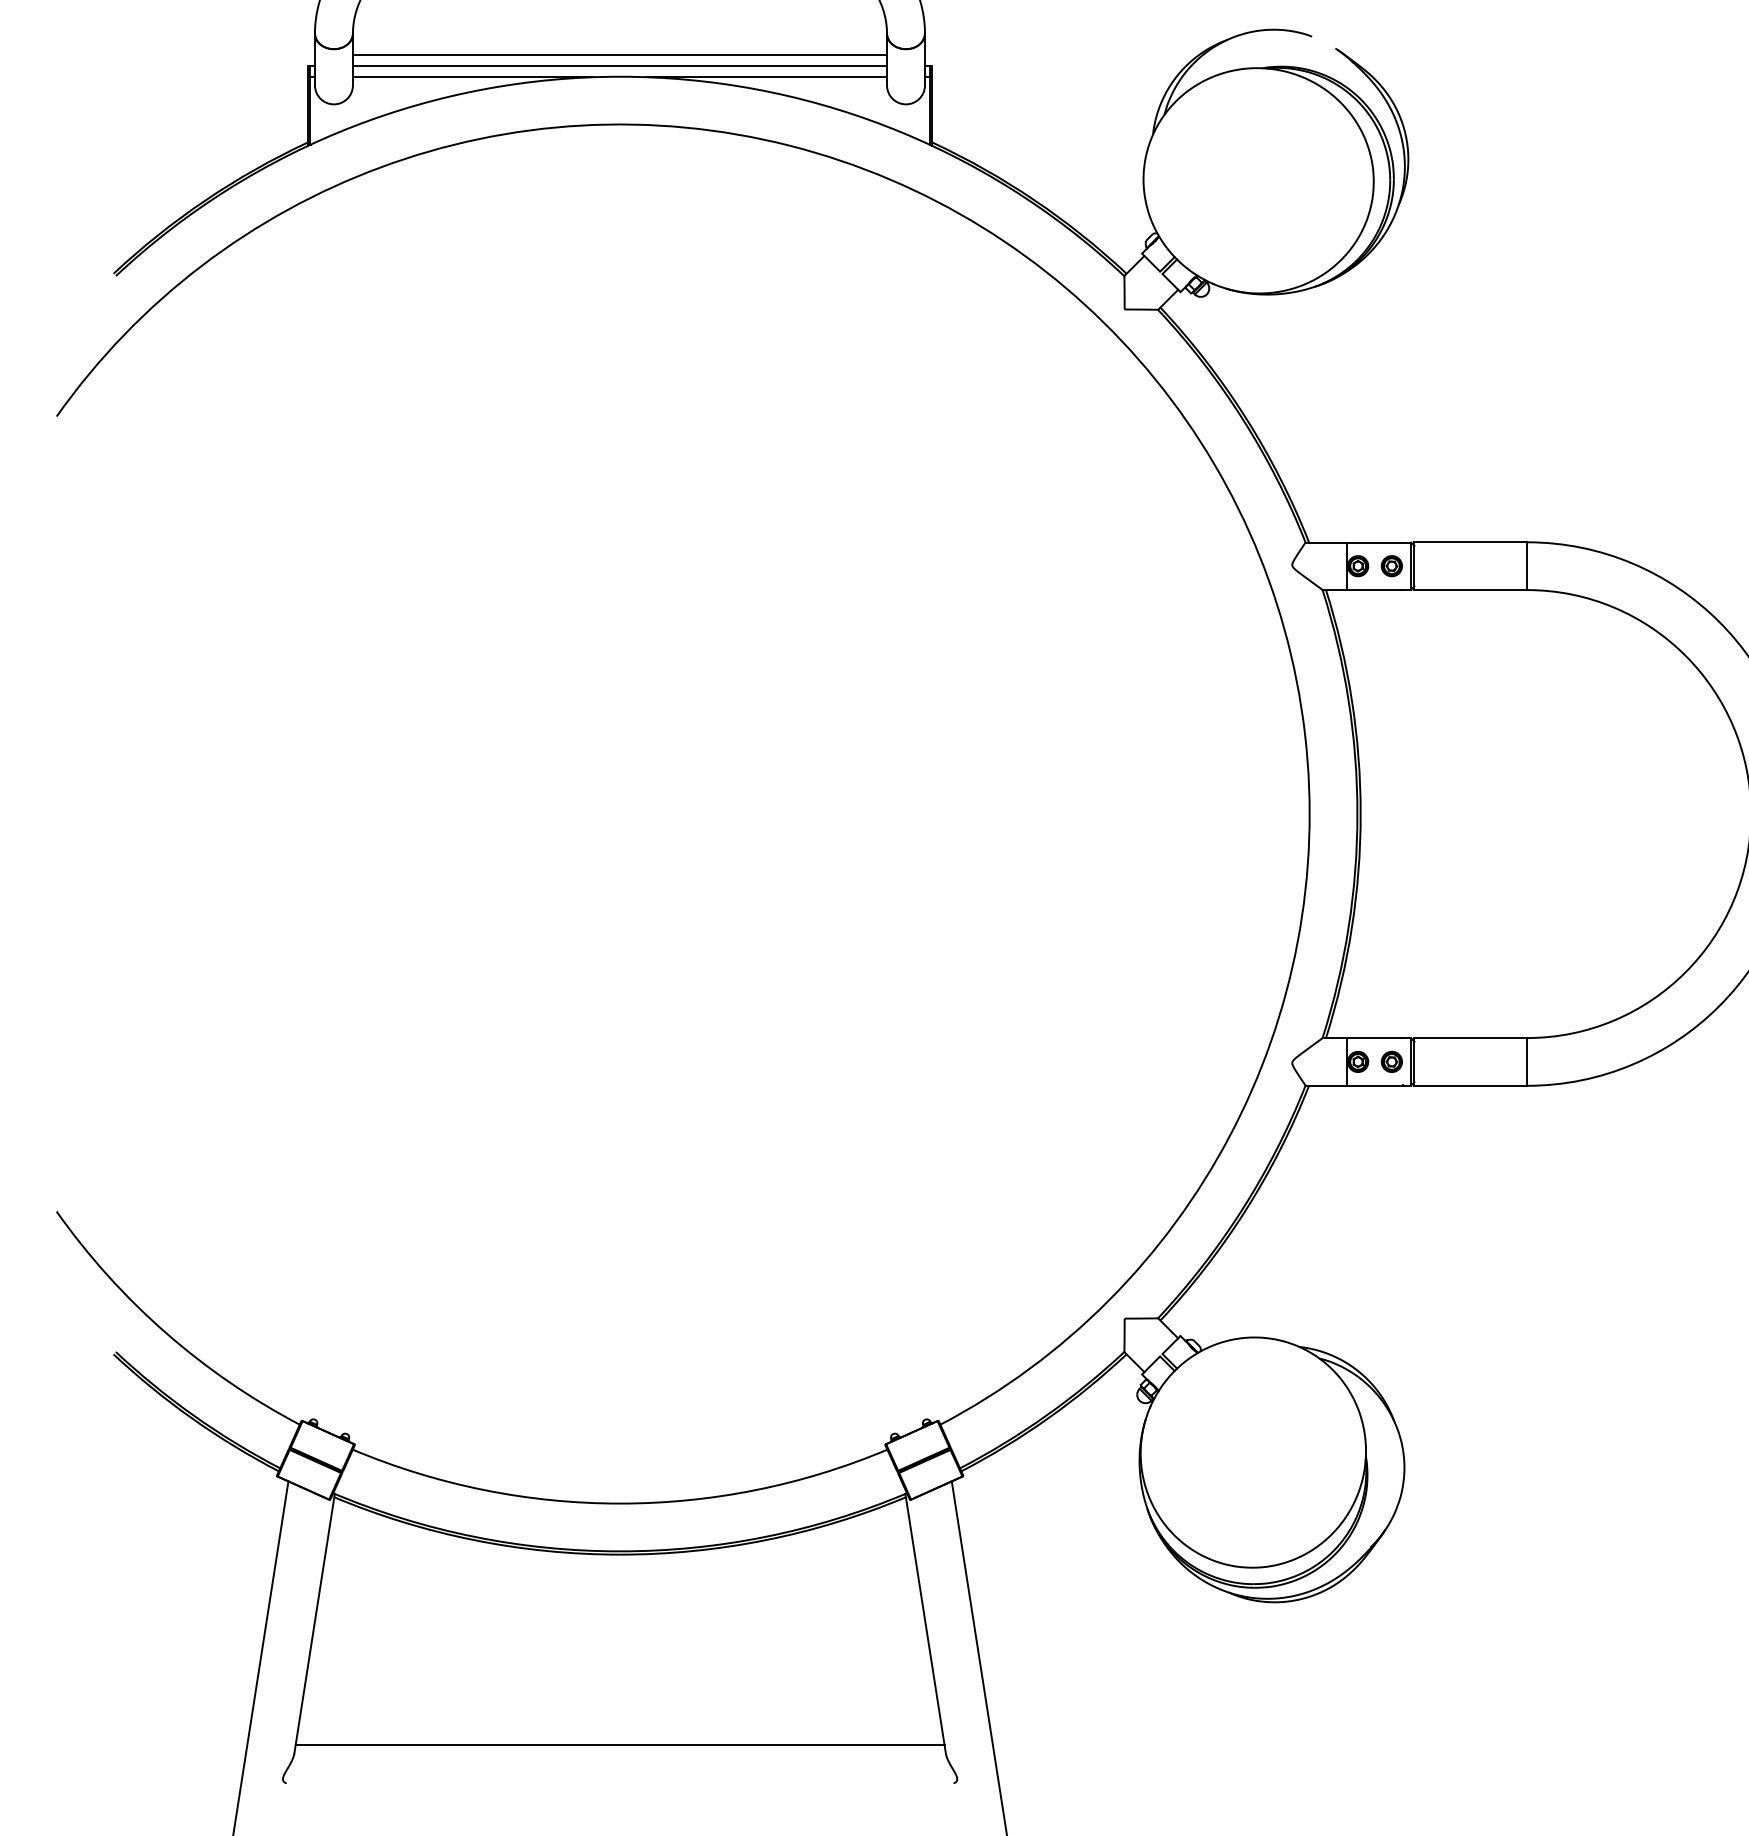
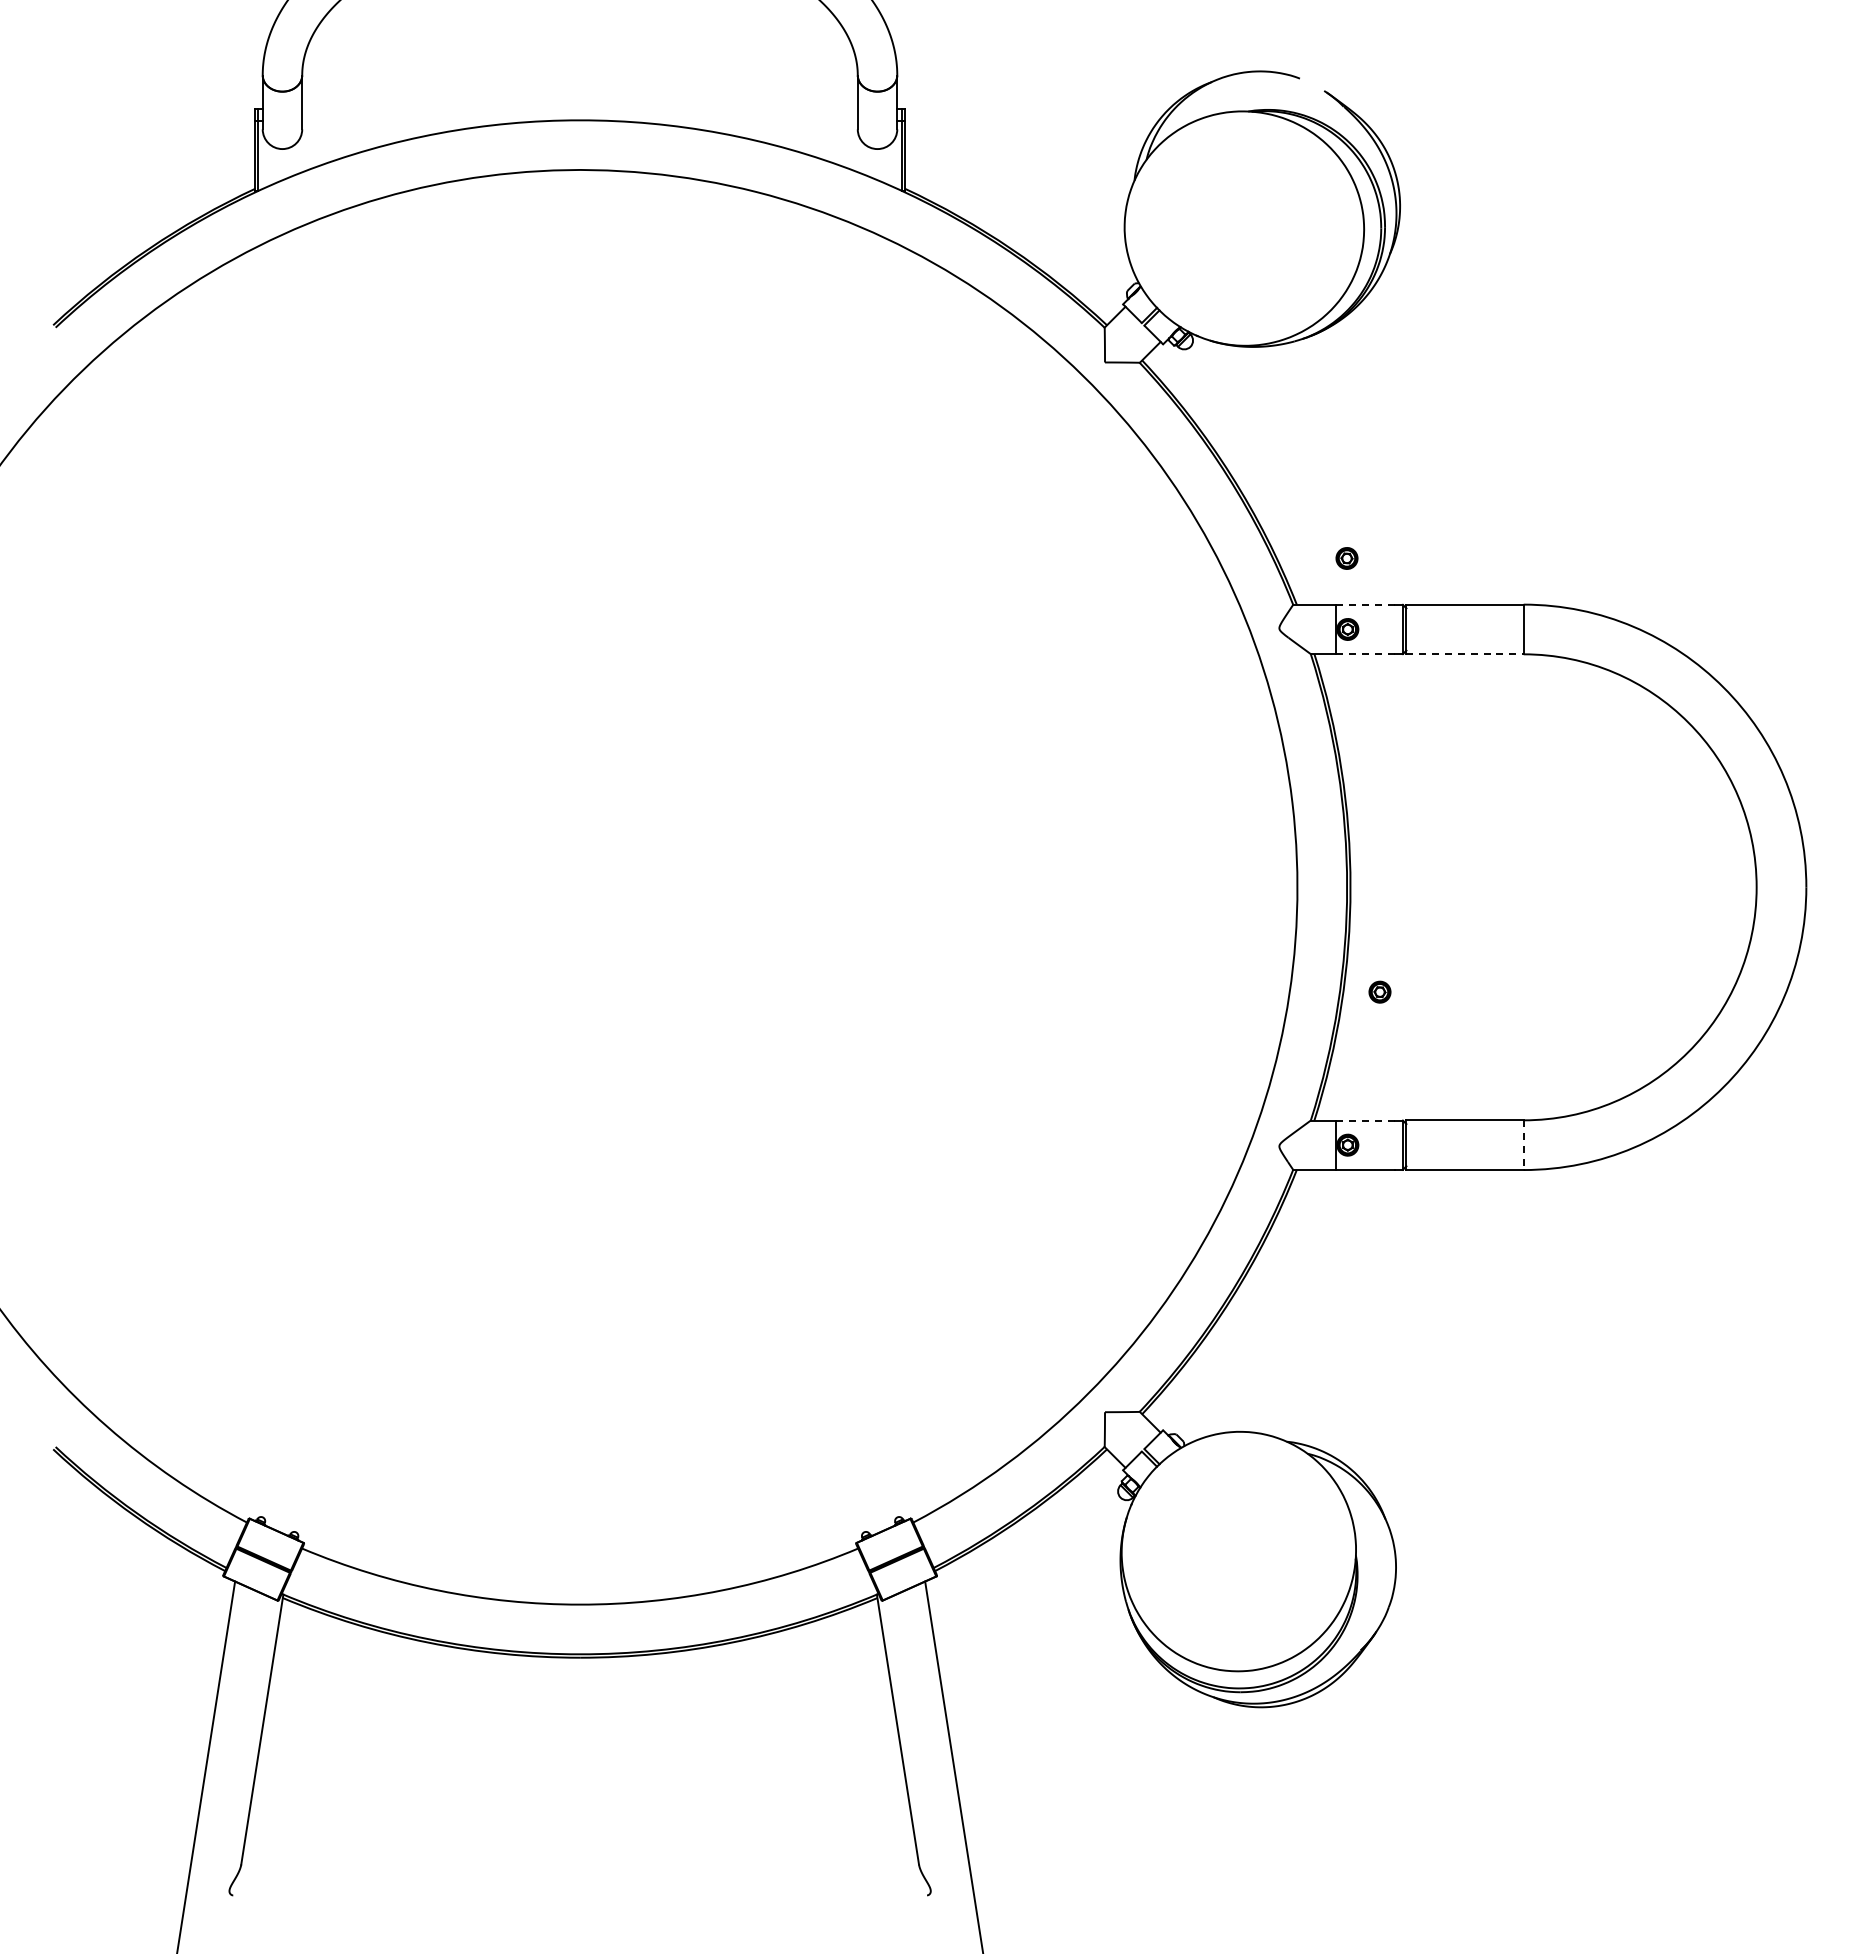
line: (619, 54) -> (579, 97), removed
line: (619, 66) -> (579, 109), removed
line: (473, 76) -> (427, 120), removed
line: (765, 76) -> (731, 120), removed
line: (1374, 542) -> (1364, 604), solid -> dashed
part: (1391, 566) -> (1346, 558), moved
line: (1375, 590) -> (1365, 654), solid -> dashed
line: (1471, 590) -> (1465, 654), solid -> dashed
line: (1374, 1038) -> (1364, 1120), solid -> dashed
part: (1391, 1061) -> (1379, 991), moved
line: (1526, 1062) -> (1523, 1145), solid -> dashed
line: (619, 1744) -> (579, 1855), removed

